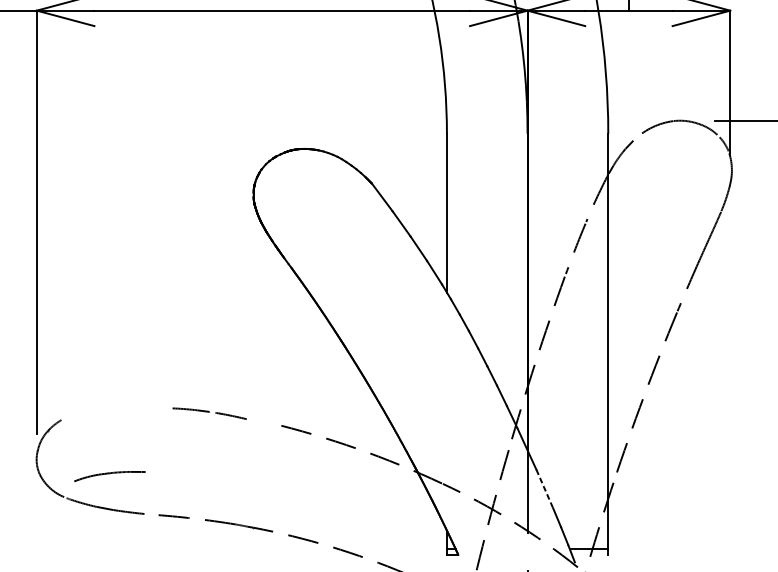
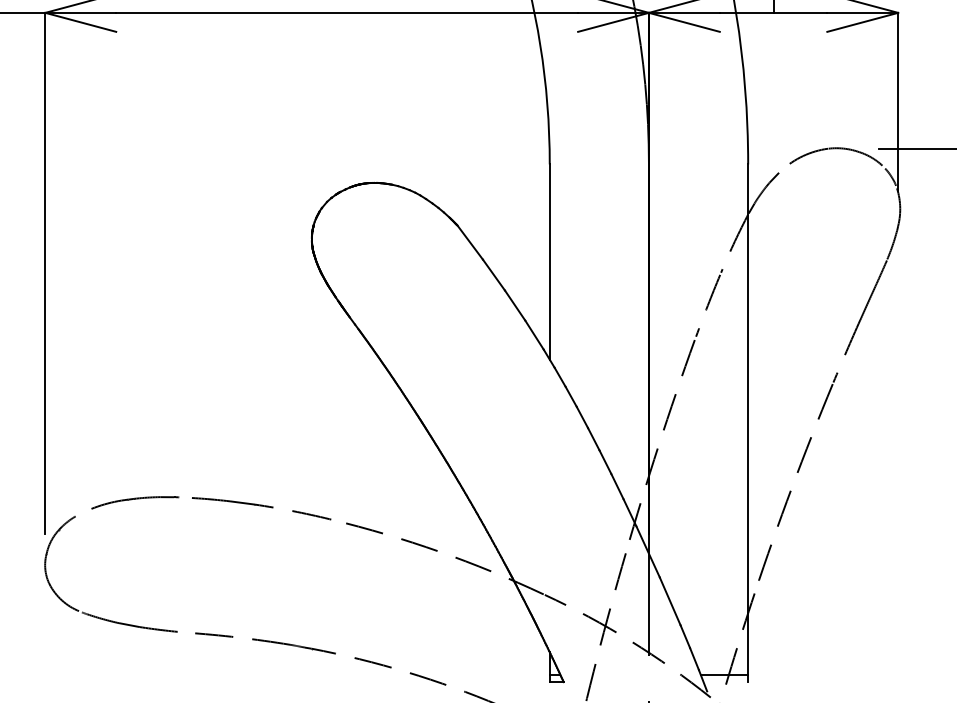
part: (212, 413) -> (261, 508), size x1.67
part: (110, 476) -> (135, 502), moved
line: (545, 489) -> (670, 601), dashed -> solid

